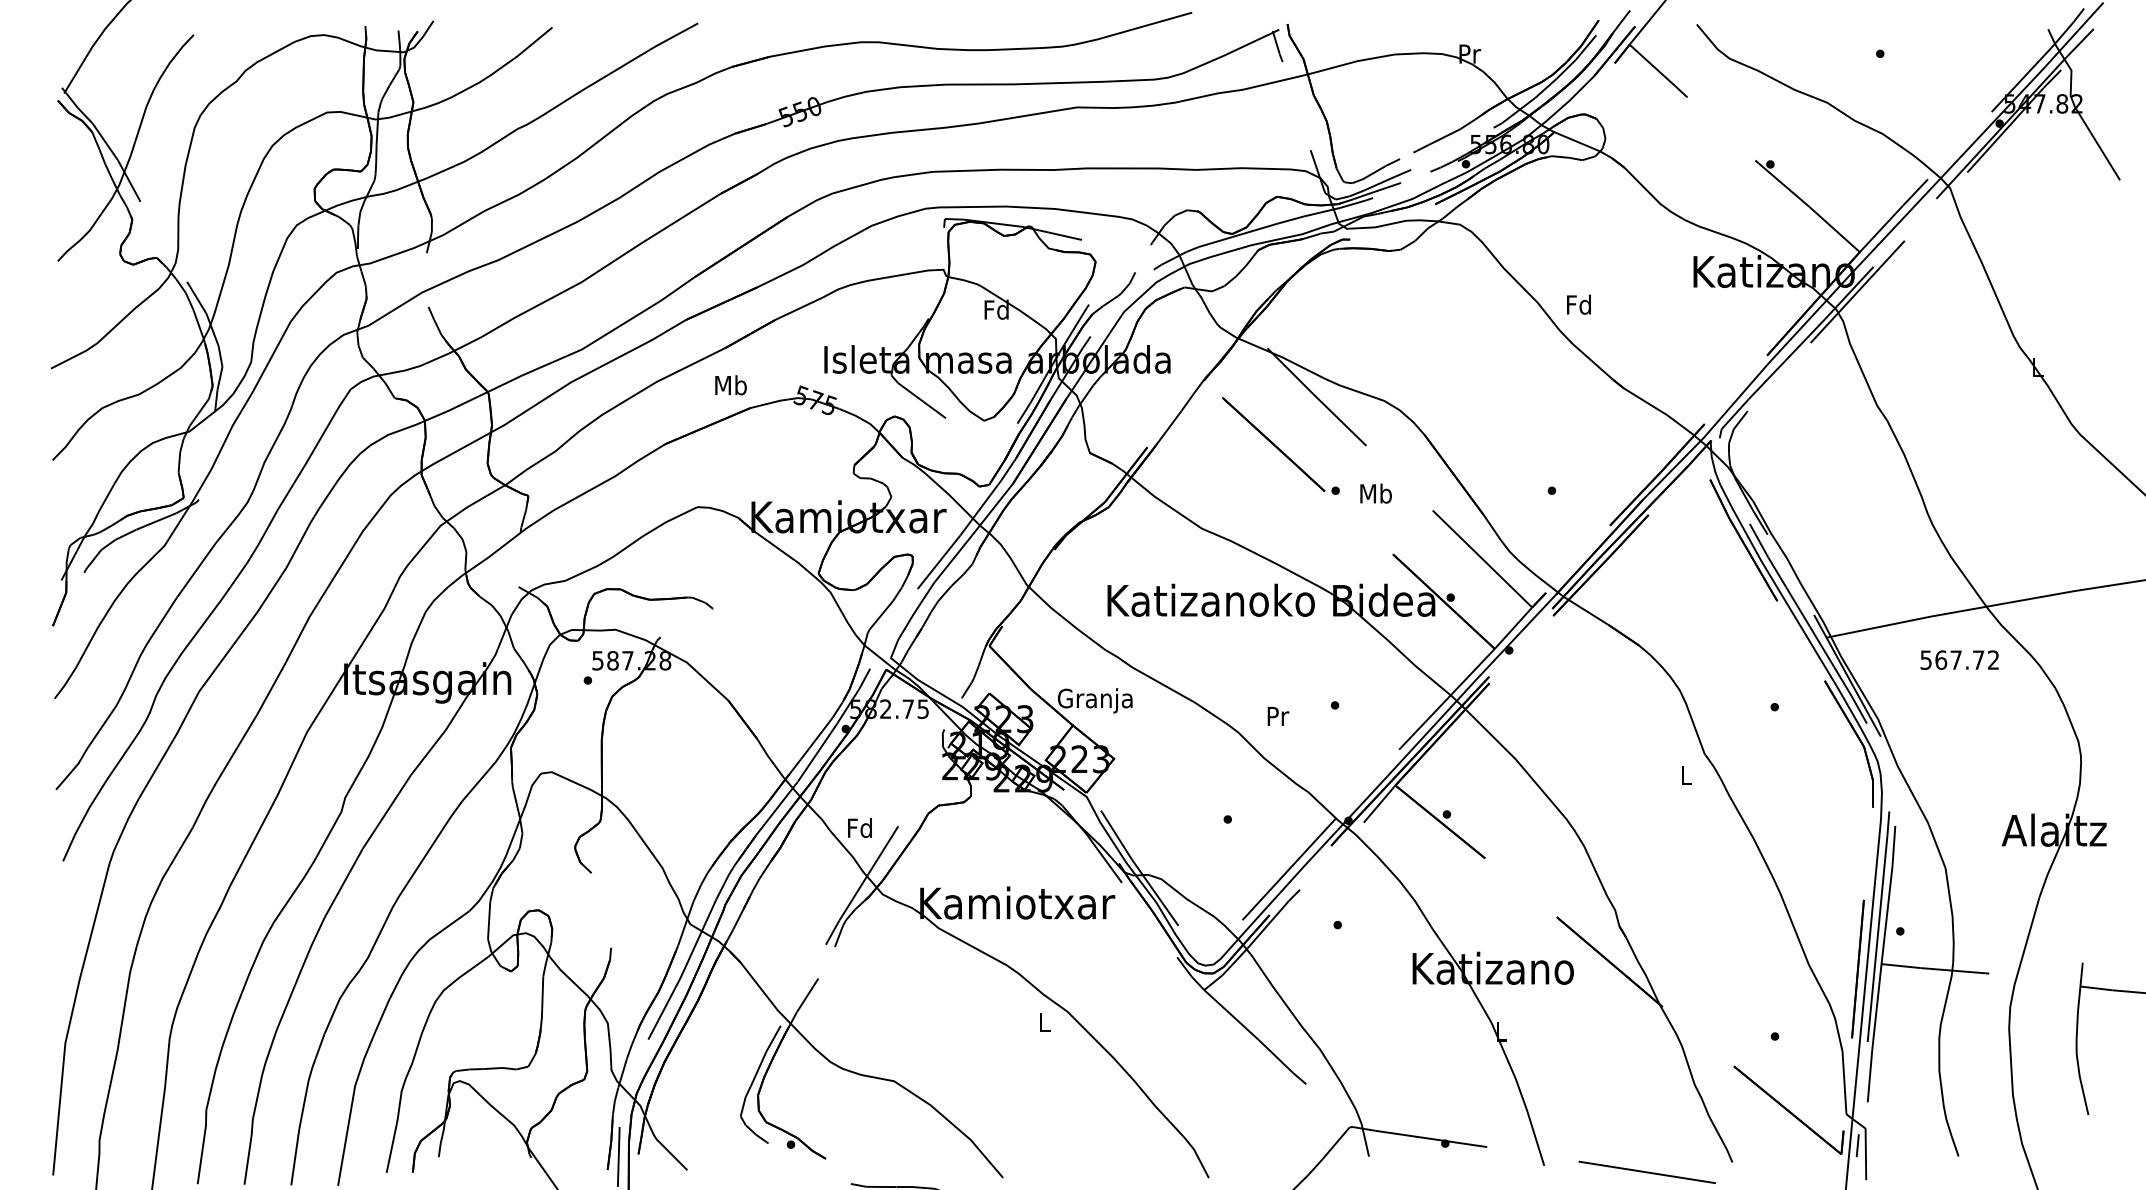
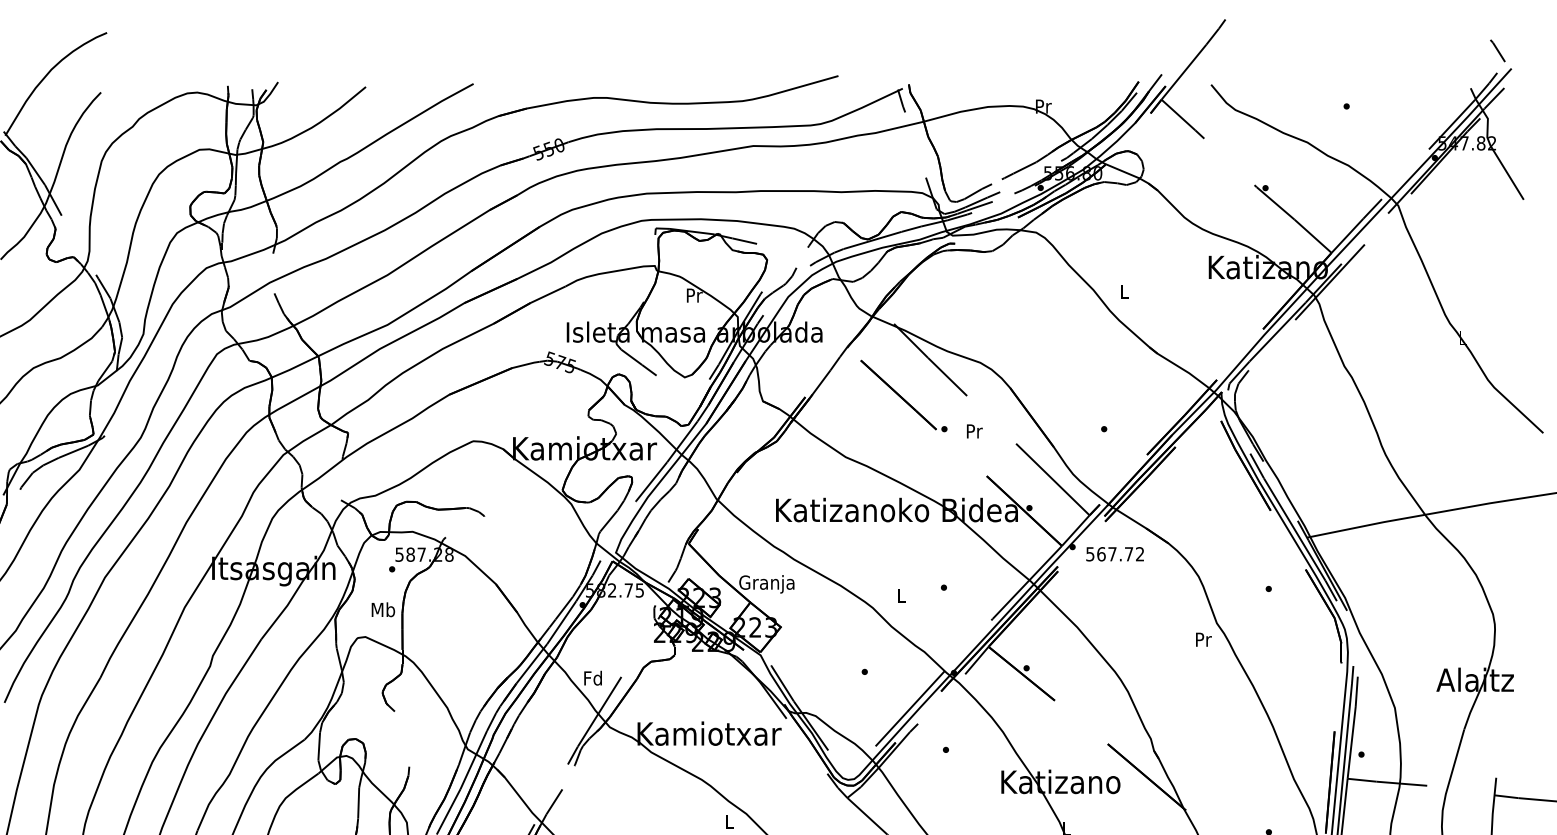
text: (1578, 304) -> (1123, 291), Fd -> L
text: (996, 309) -> (693, 295), Fd -> Pr
text: (730, 385) -> (382, 609), moved
text: (1375, 493) -> (973, 431), Mb -> Pr
text: (1959, 659) -> (1114, 553), moved
text: (1278, 715) -> (902, 595), Pr -> L
text: (1686, 775) -> (1203, 639), L -> Pr

